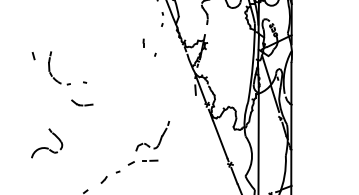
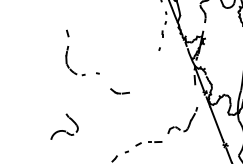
part: (143, 42) -> (162, 33), moved
line: (33, 56) -> (67, 33), moved
part: (82, 102) -> (120, 90), moved
part: (160, 137) -> (189, 121), moved

